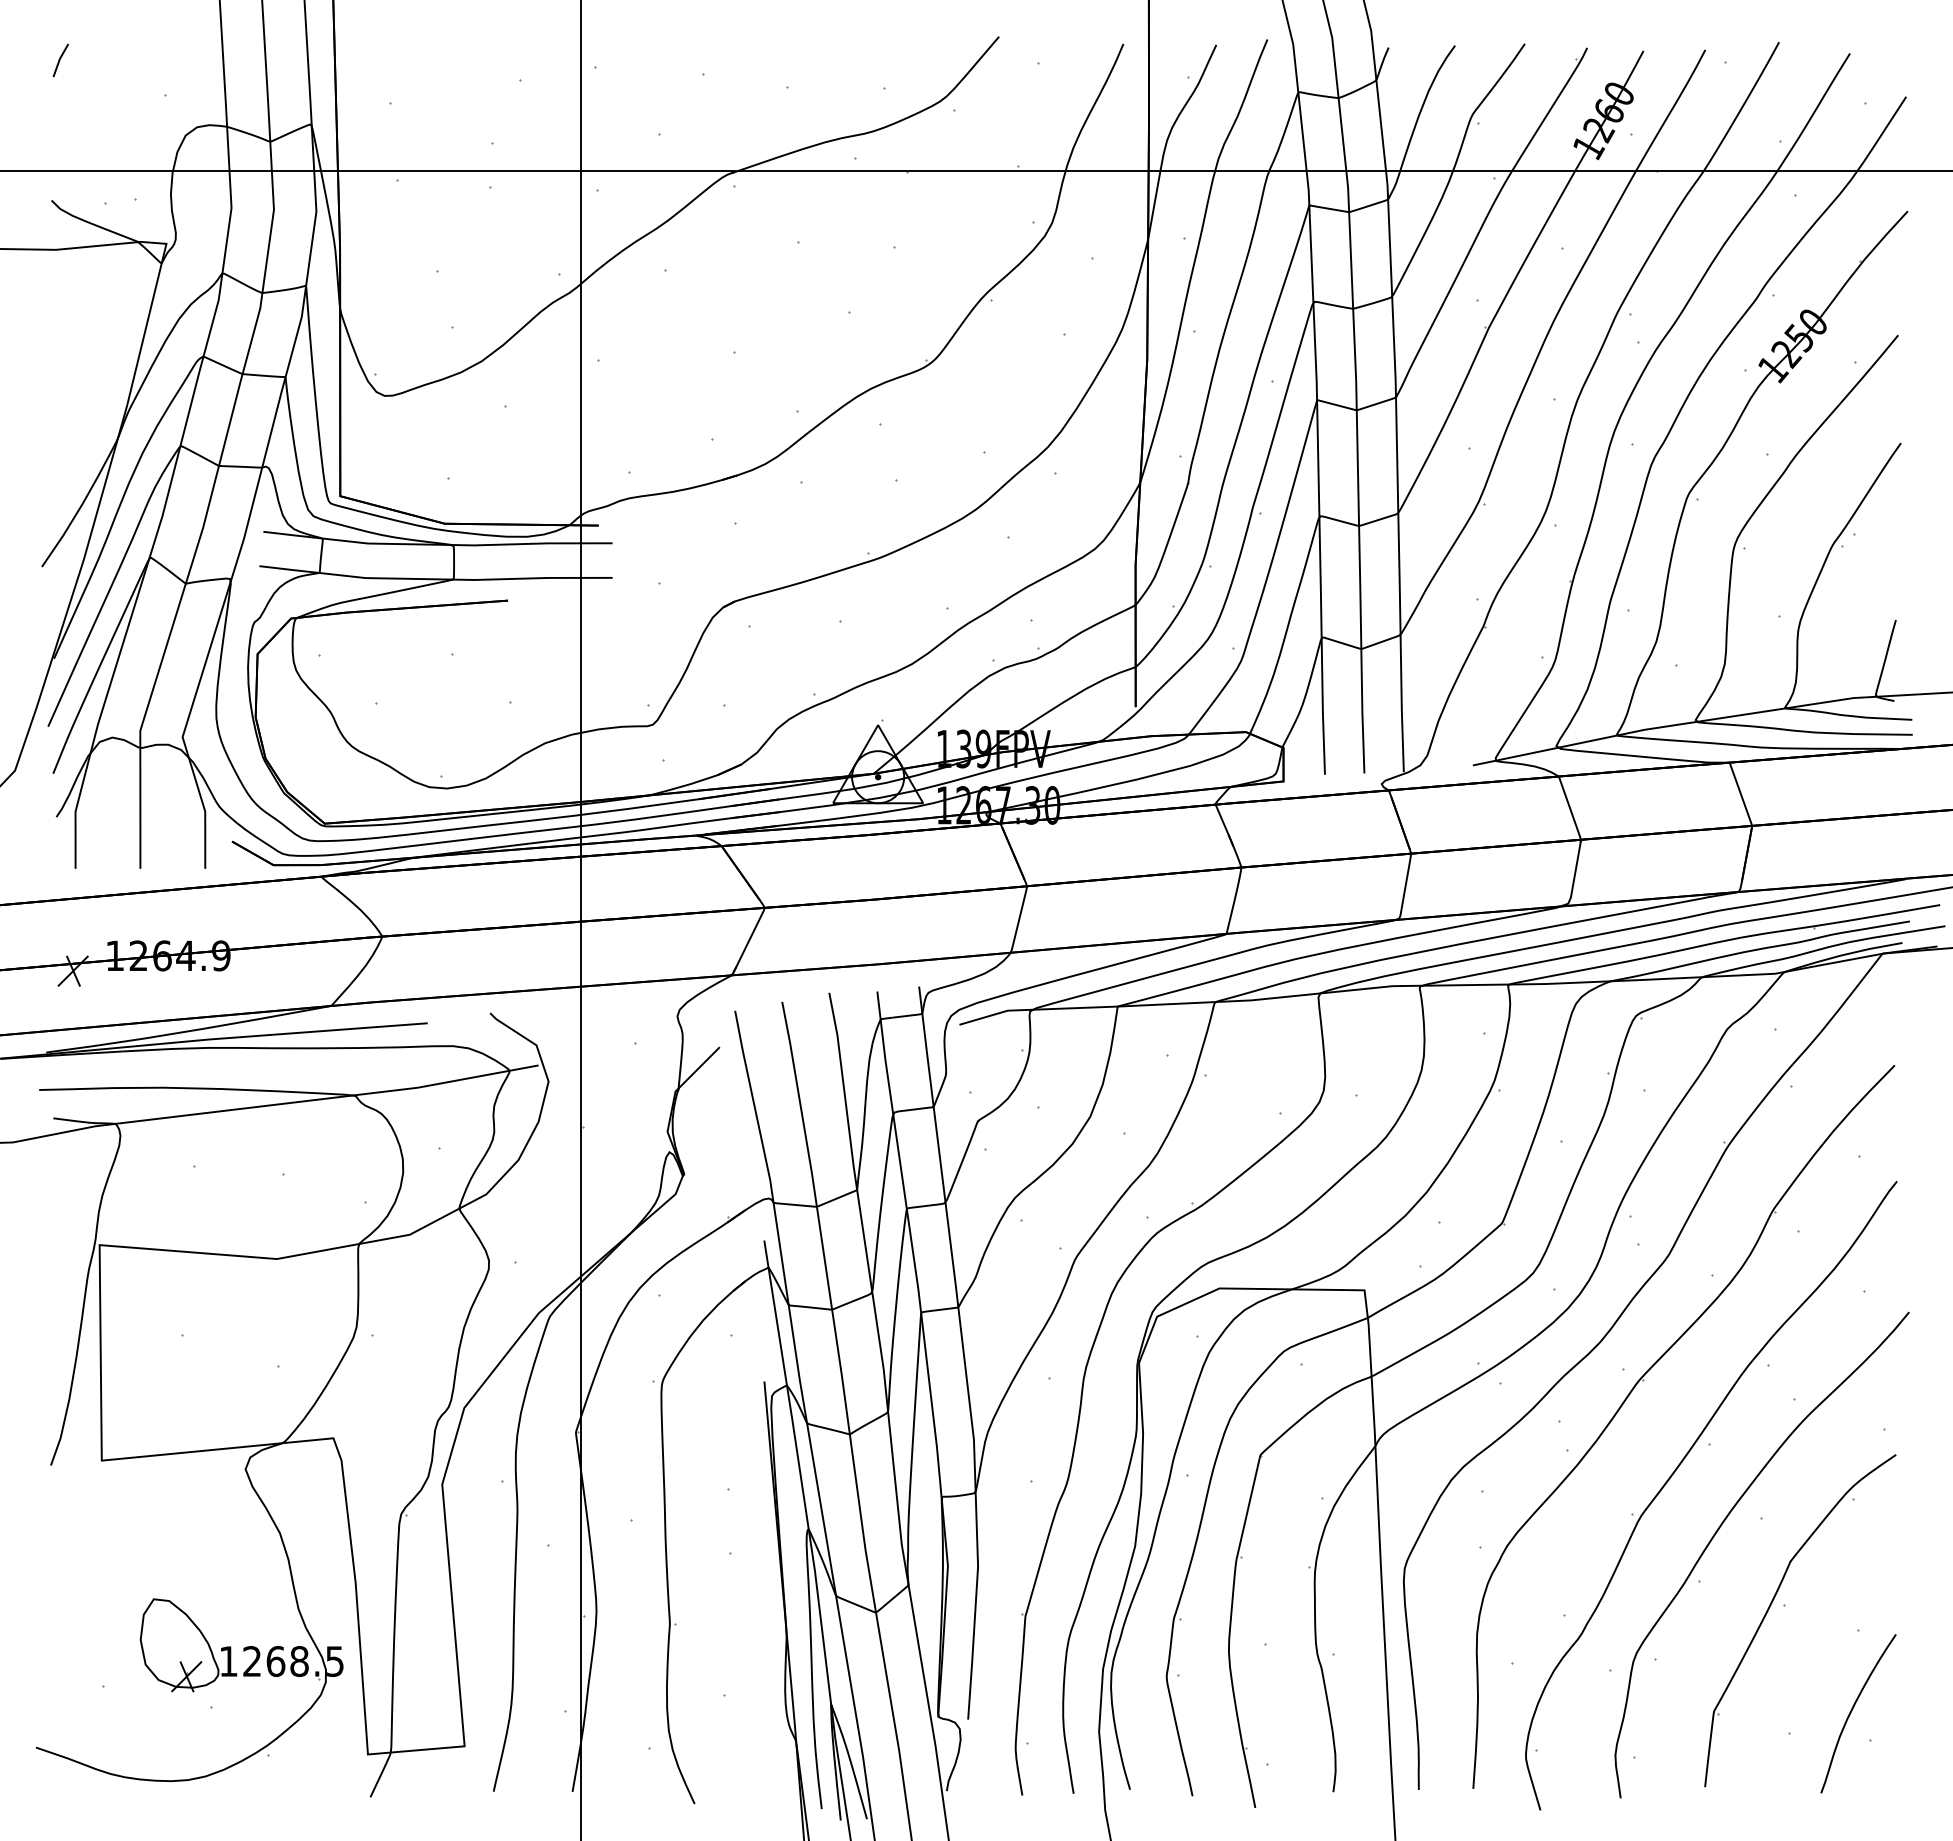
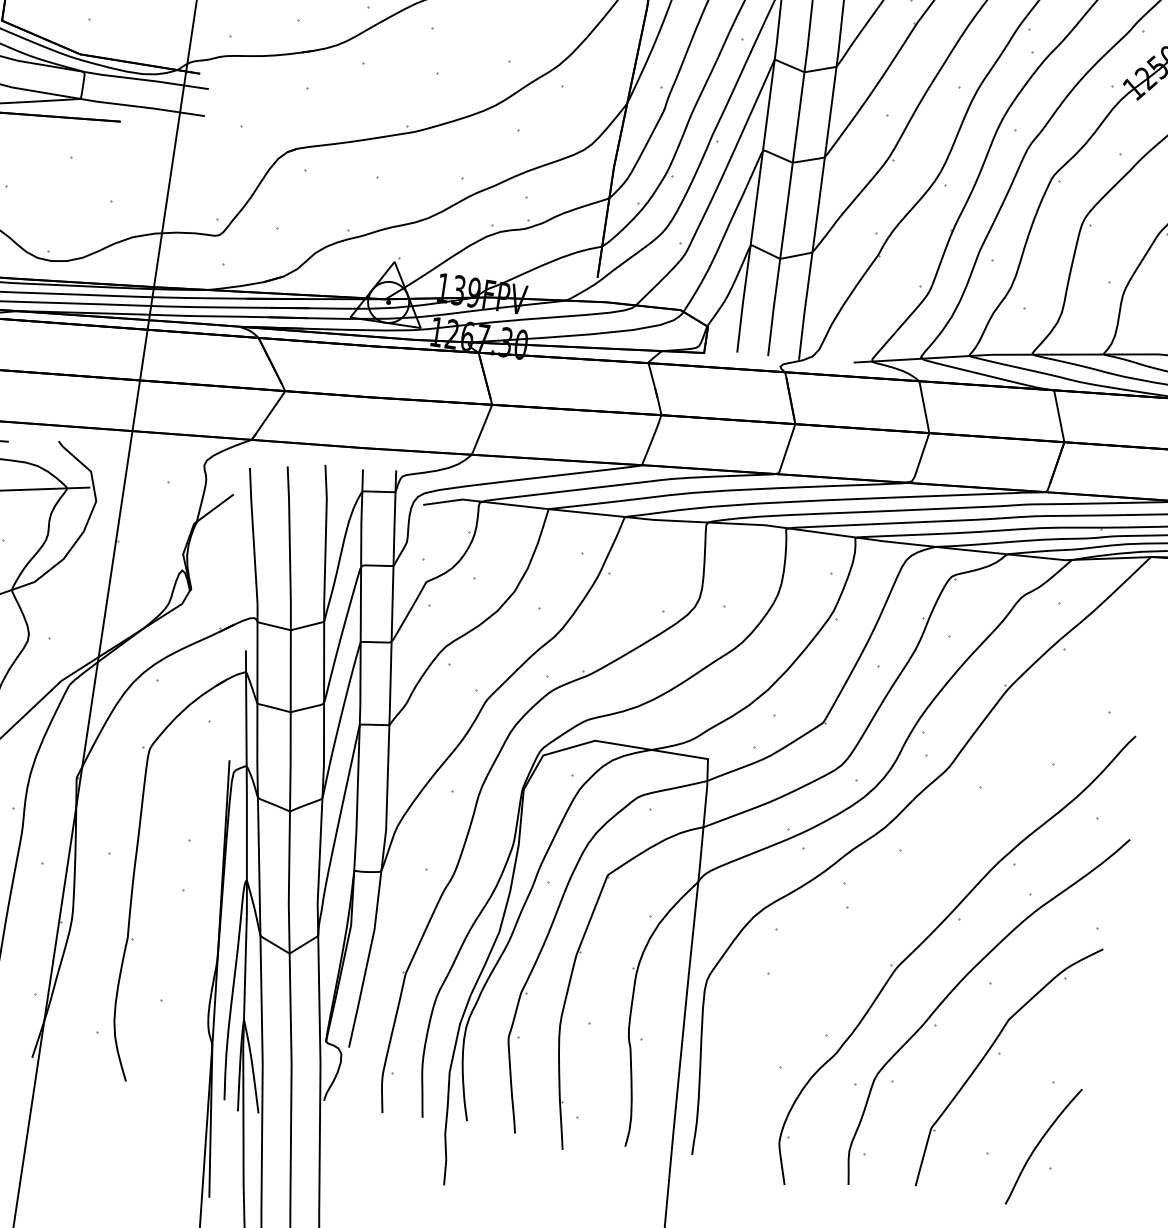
part: (1643, 1381) -> (914, 862), removed

